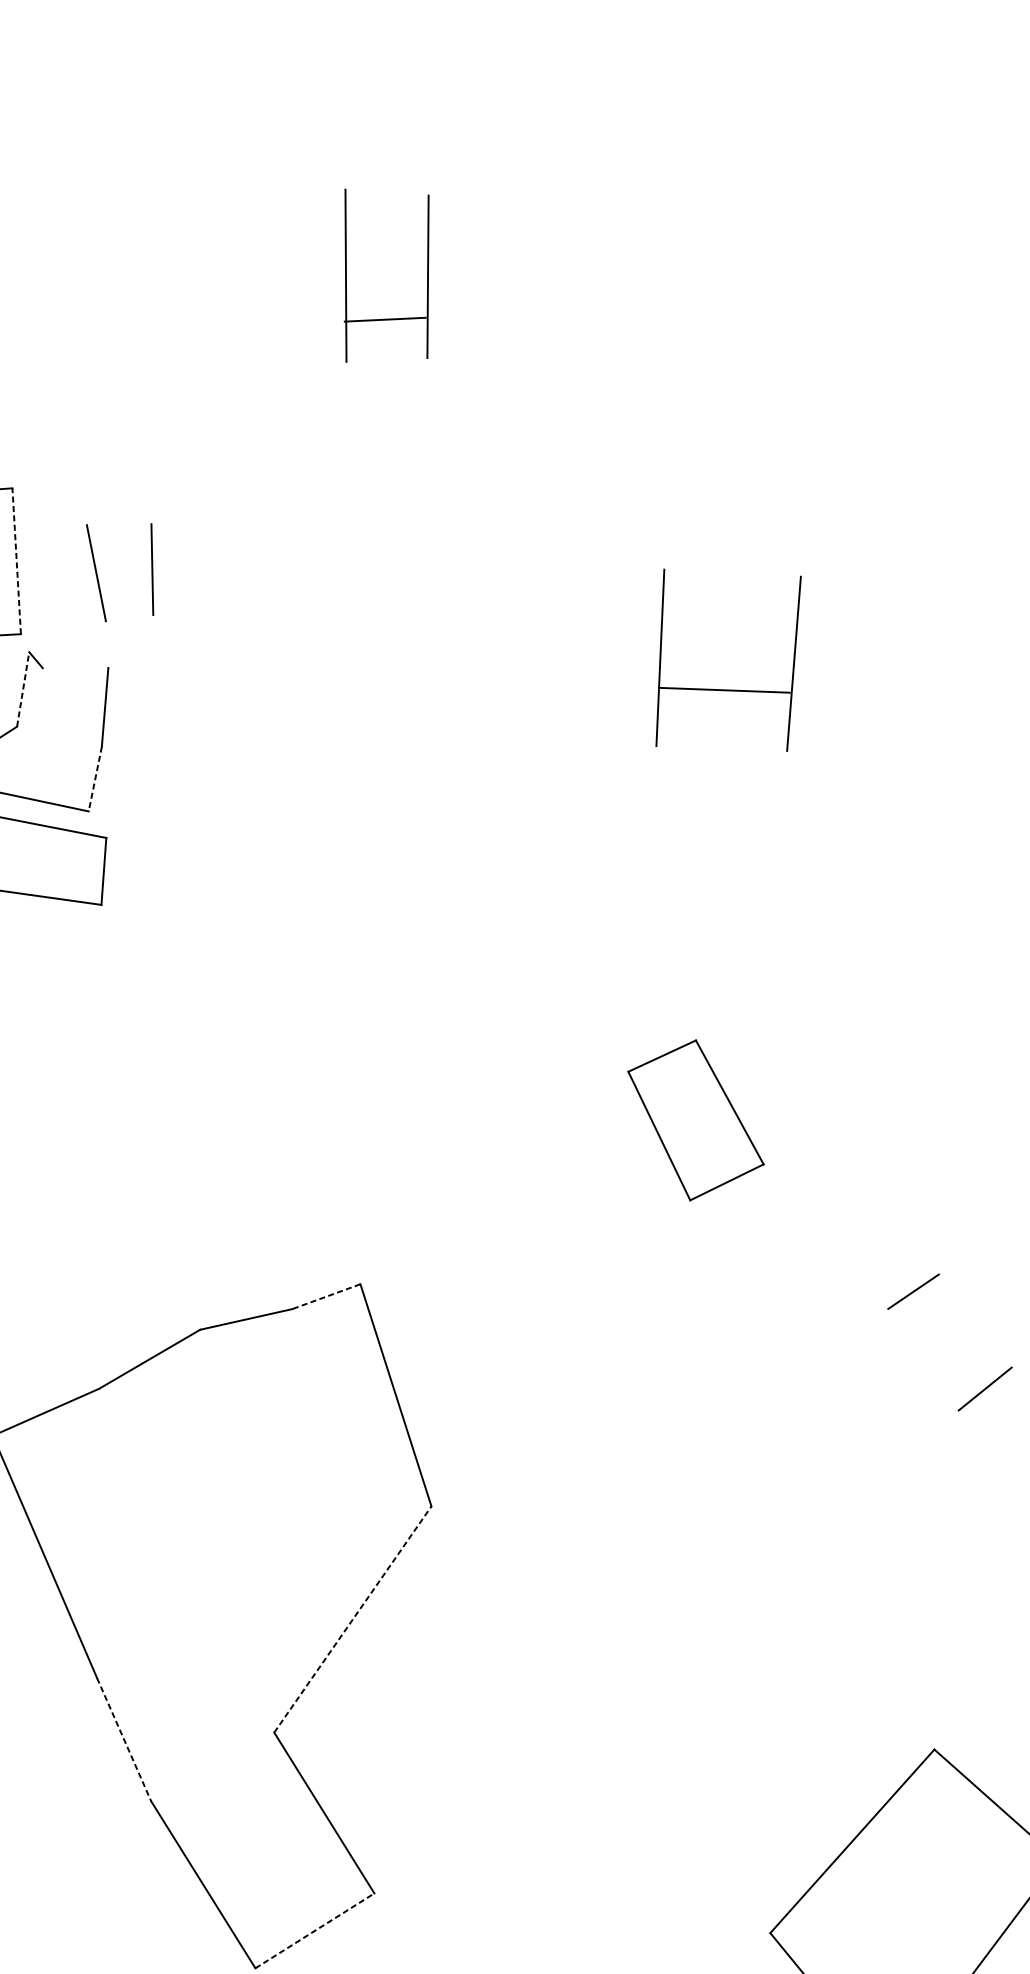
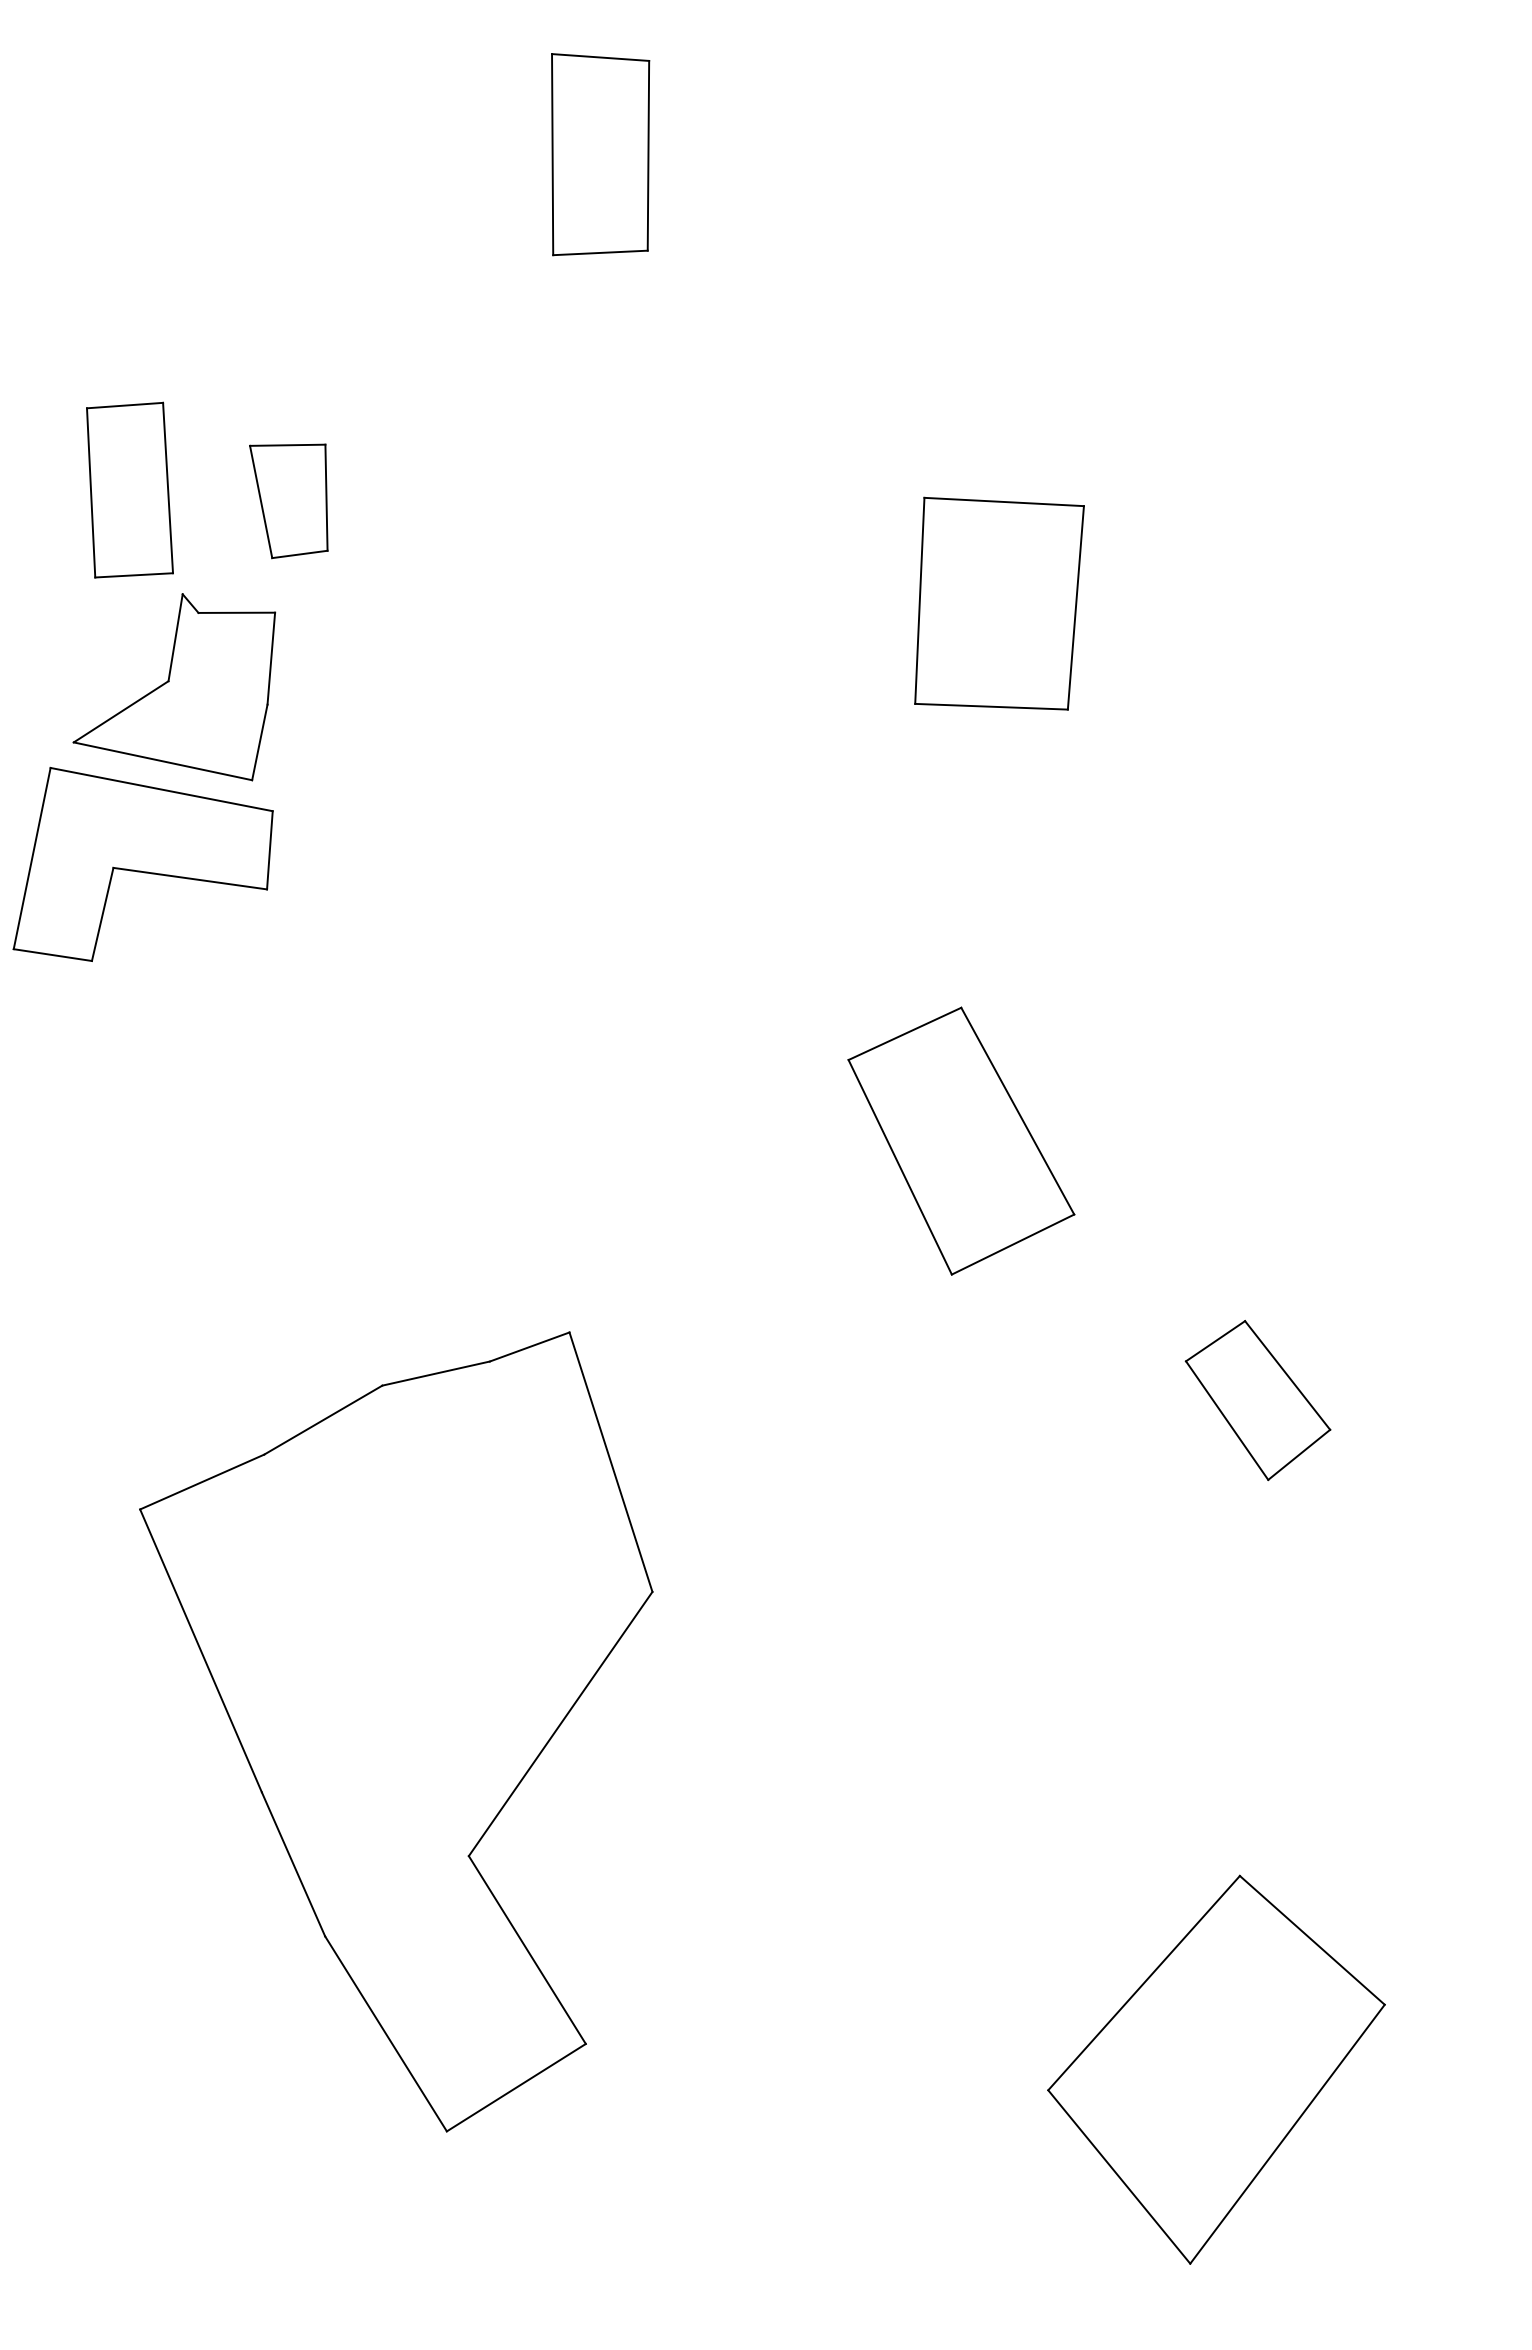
line: (386, 192) -> (600, 57), added
line: (385, 319) -> (600, 252), moved
line: (118, 523) -> (287, 444), added
line: (17, 560) -> (168, 487), dashed -> solid
line: (732, 572) -> (1003, 501), added
line: (129, 618) -> (299, 554), added
line: (75, 667) -> (236, 612), added
line: (23, 689) -> (175, 637), dashed -> solid
line: (724, 690) -> (991, 706), moved
line: (95, 779) -> (259, 742), dashed -> solid
part: (696, 1119) -> (961, 1140), size x1.43
line: (326, 1297) -> (529, 1347), dashed -> solid
line: (975, 1321) -> (1287, 1375), added
line: (923, 1359) -> (1227, 1420), added
line: (352, 1619) -> (560, 1724), dashed -> solid
line: (124, 1739) -> (293, 1864), dashed -> solid
line: (315, 1930) -> (516, 2087), dashed -> solid

